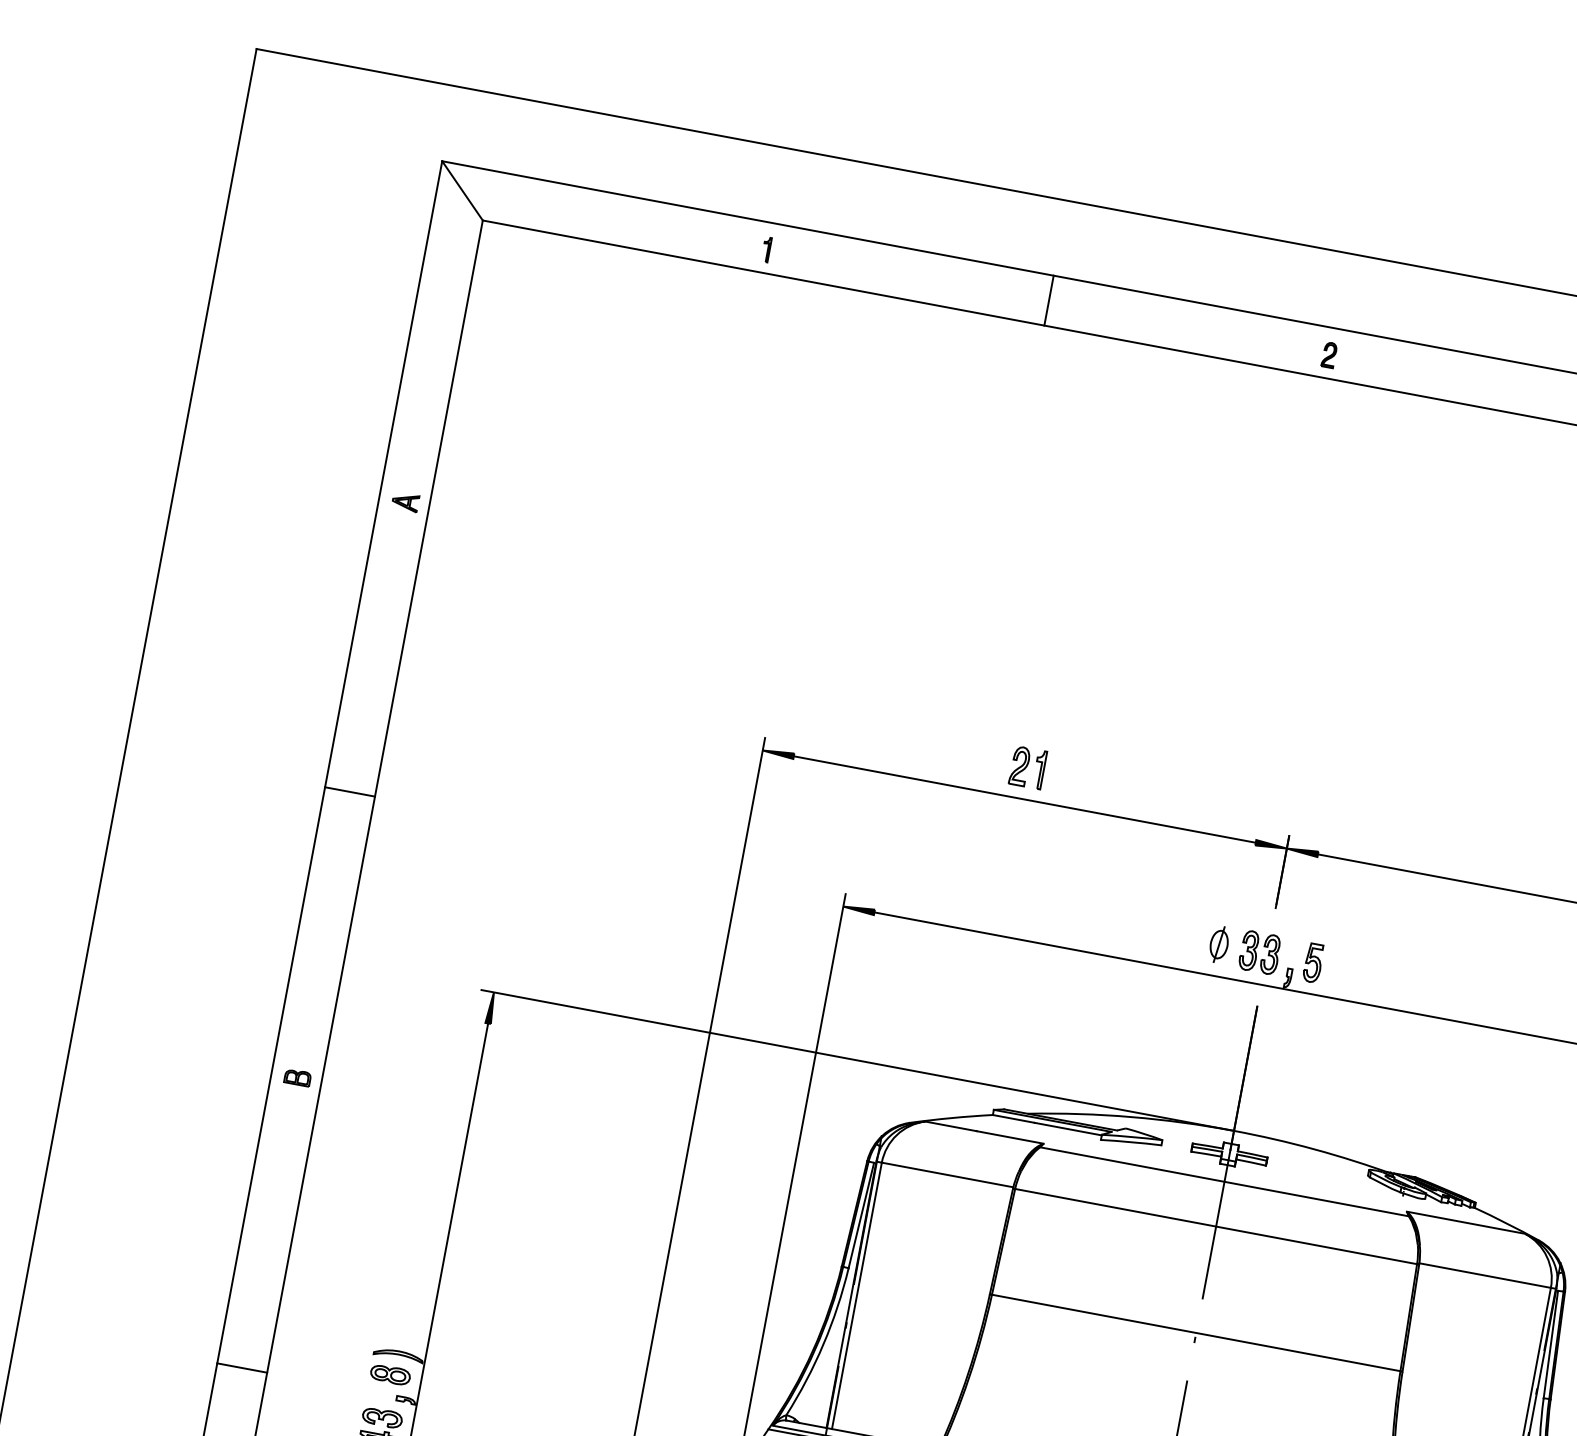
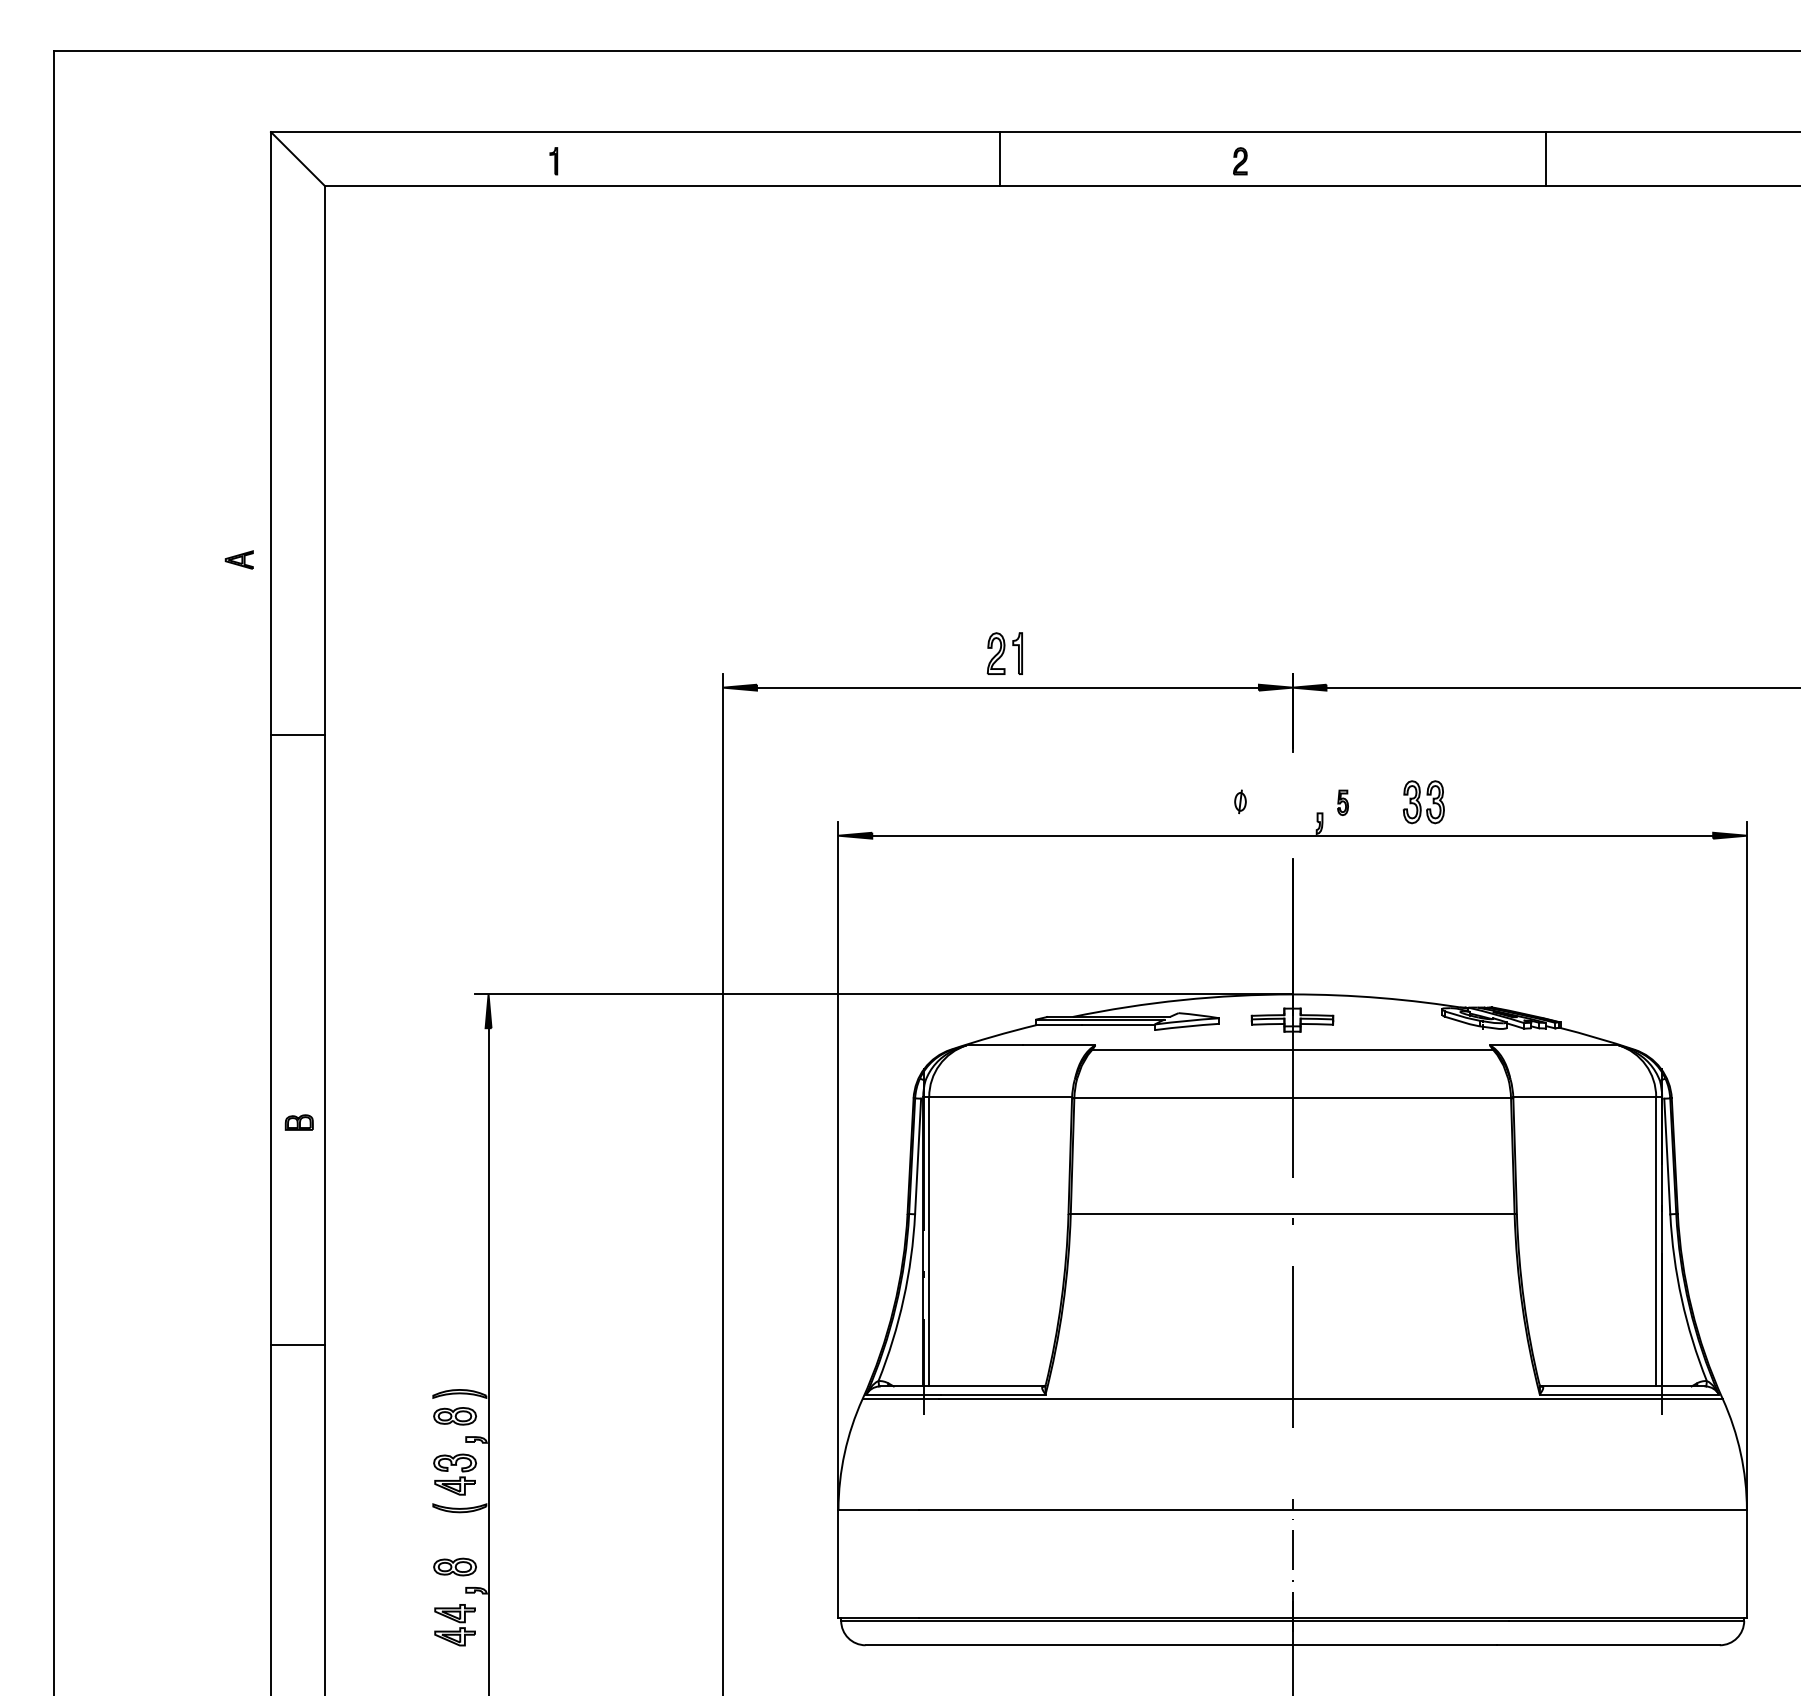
part: (766, 249) -> (553, 161), moved
line: (1049, 300) -> (1000, 159), moved
part: (404, 501) -> (238, 559), moved
line: (349, 792) -> (297, 735), moved
part: (1219, 944) -> (1240, 801), size x0.6
part: (1259, 952) -> (1423, 802), moved
part: (1312, 962) -> (1342, 802), size x0.6
line: (241, 1368) -> (297, 1345), moved

